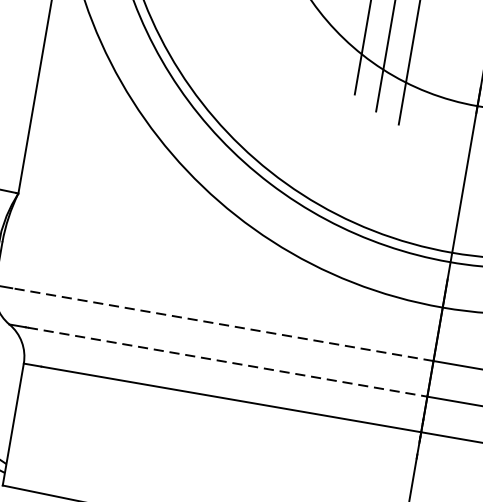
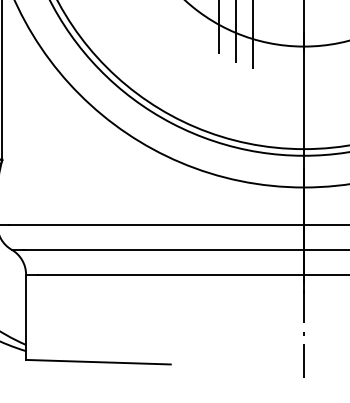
line: (222, 324) -> (156, 224), dashed -> solid
line: (227, 361) -> (164, 249), dashed -> solid

